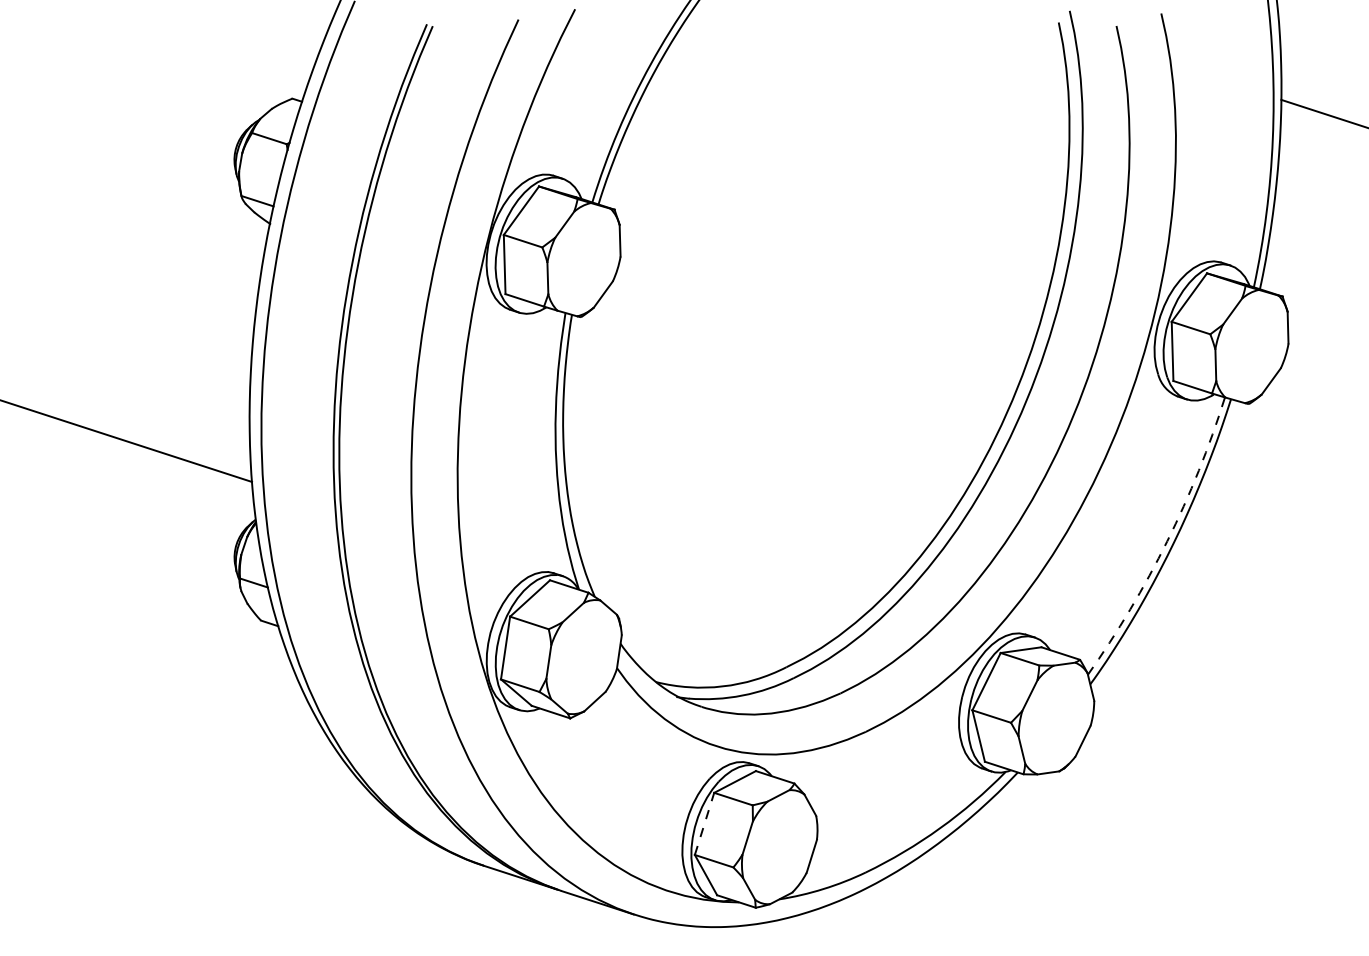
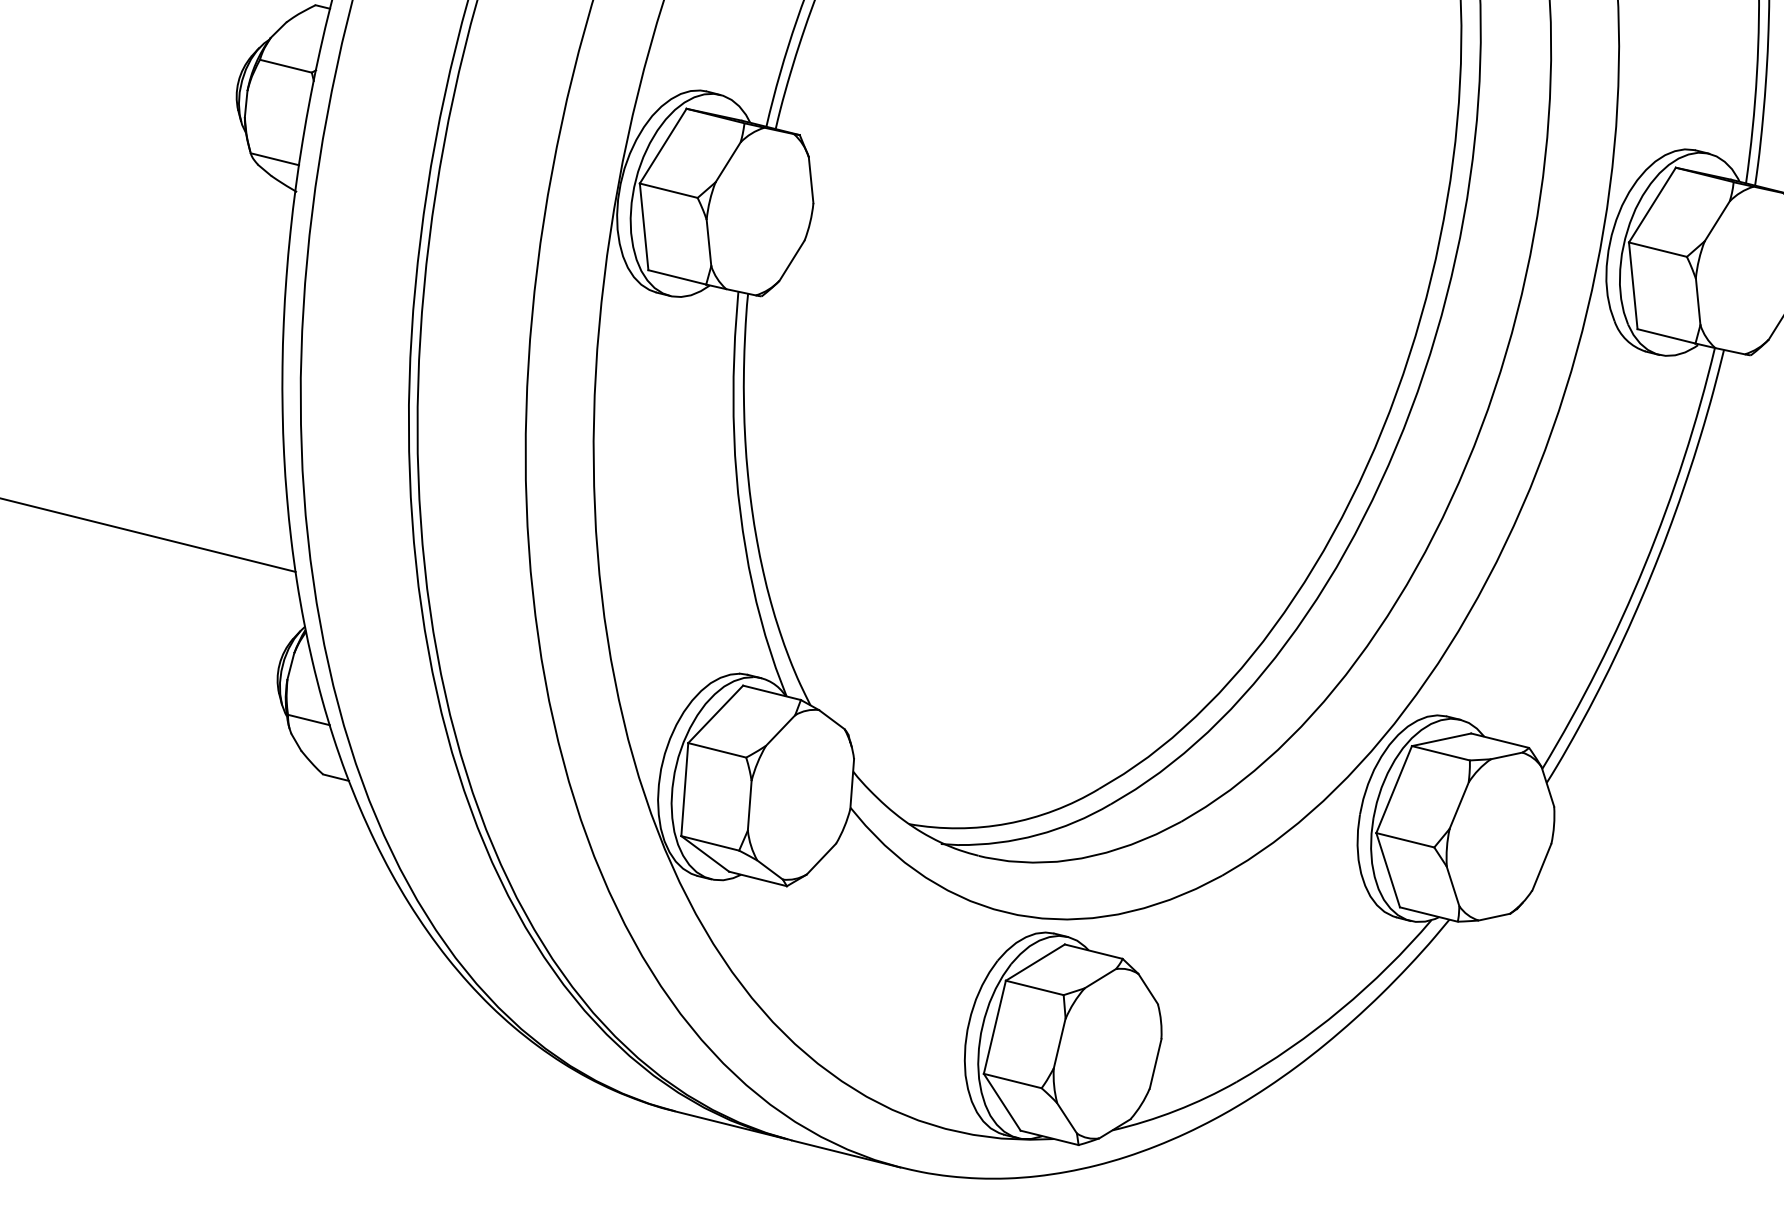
arc: (1167, 541) -> (1645, 565), dashed -> solid
line: (704, 823) -> (994, 1026), dashed -> solid

